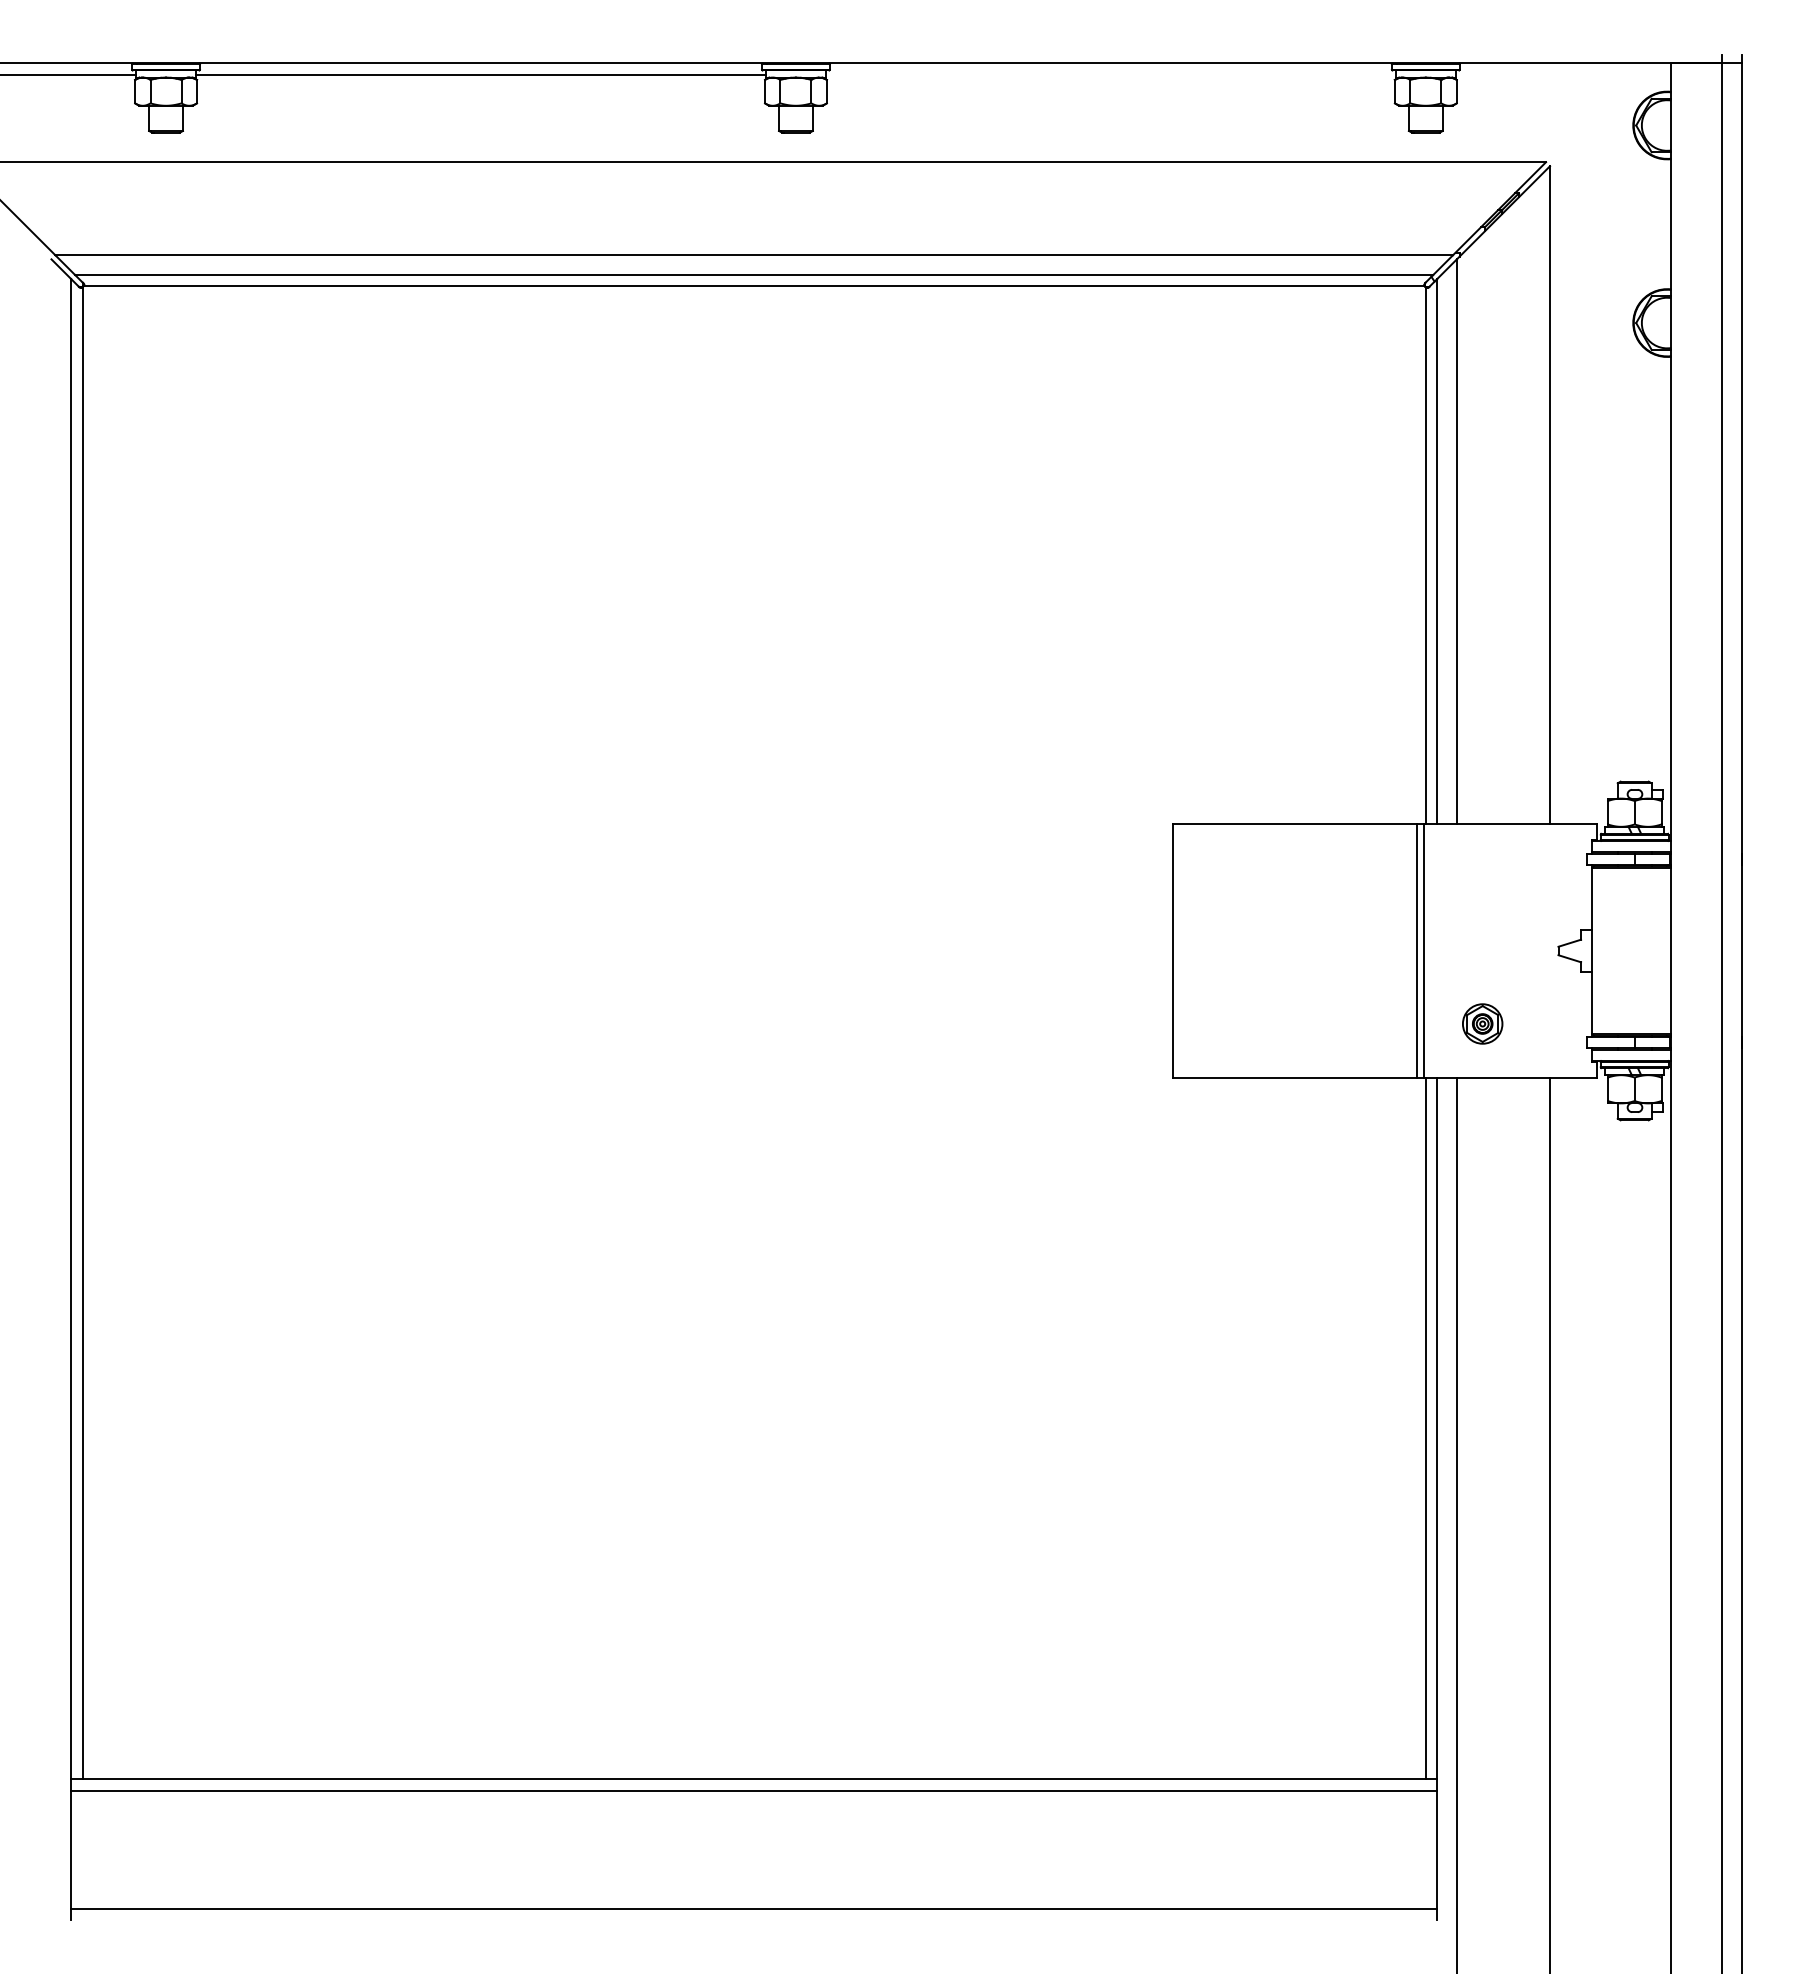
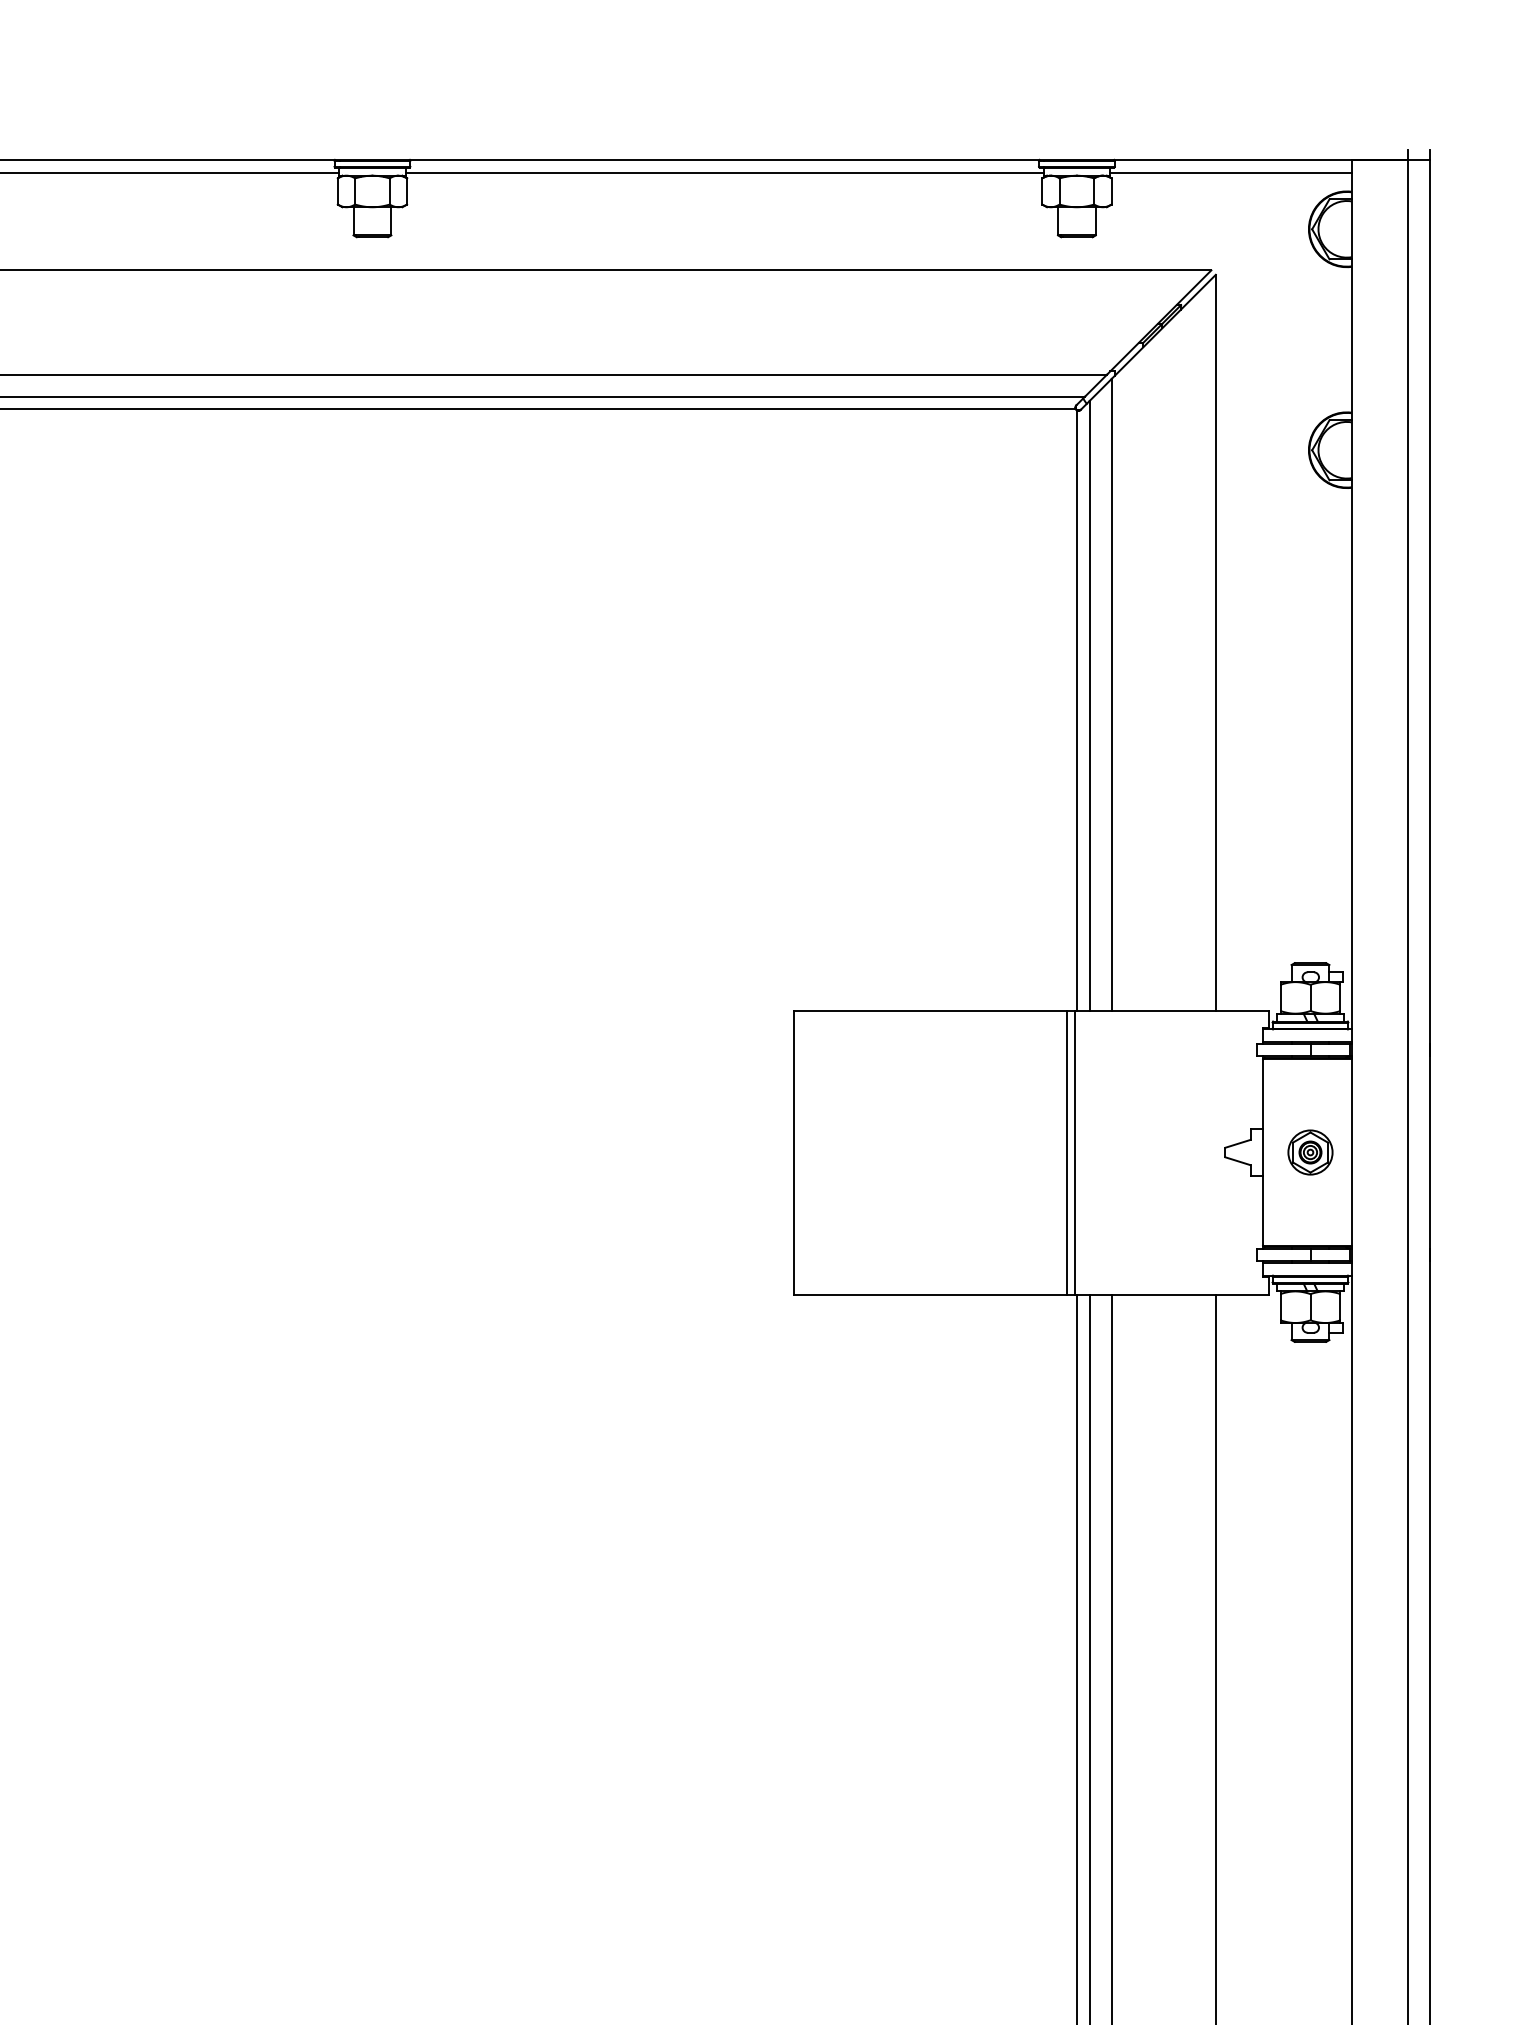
line: (1110, 74) -> (724, 172), added
line: (1563, 74) -> (1230, 172), added
part: (1482, 1023) -> (1310, 1151), moved

